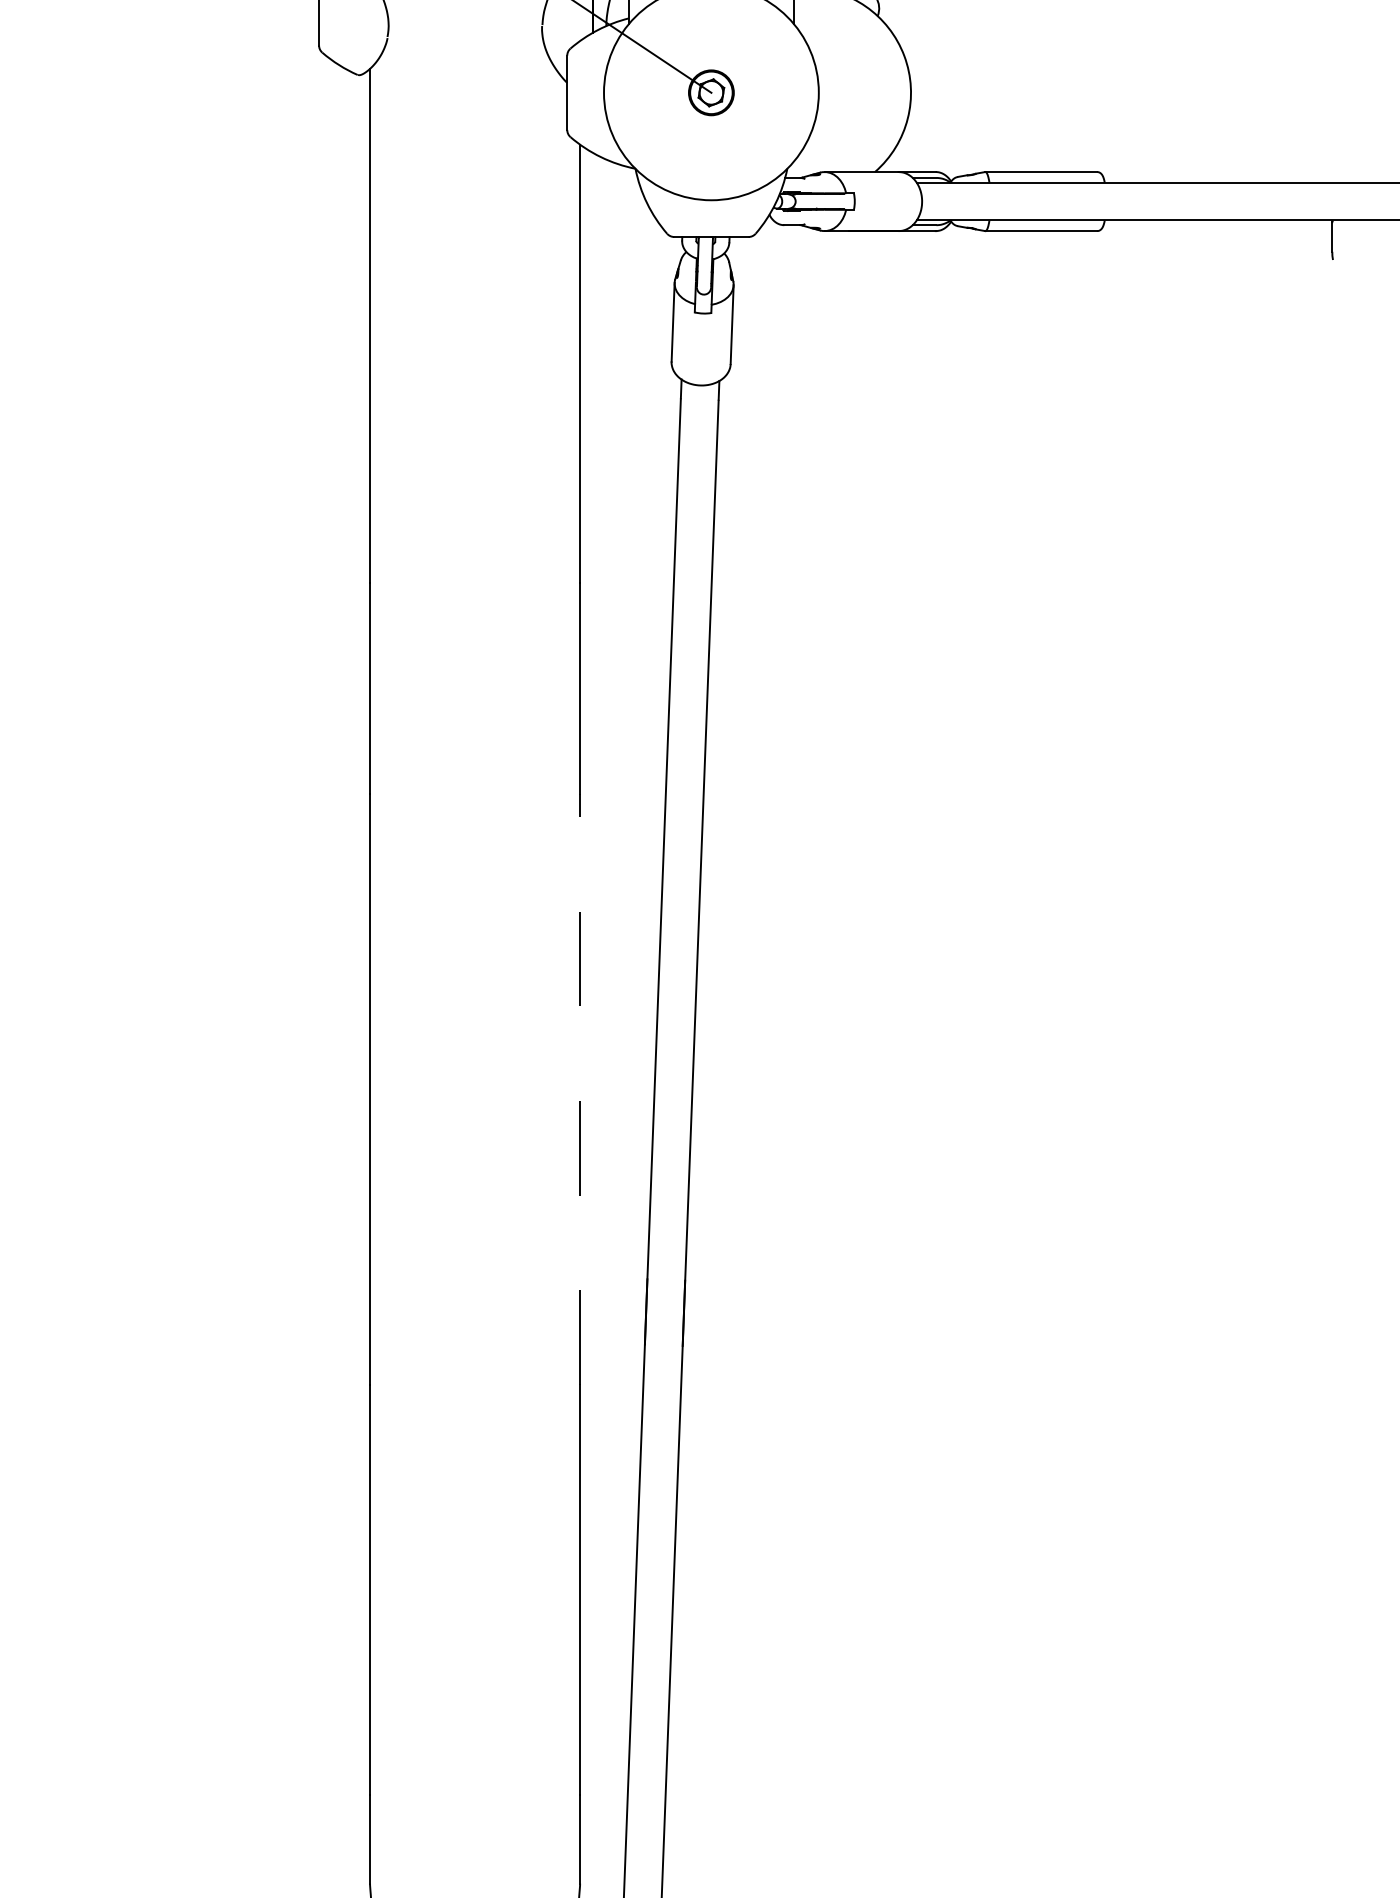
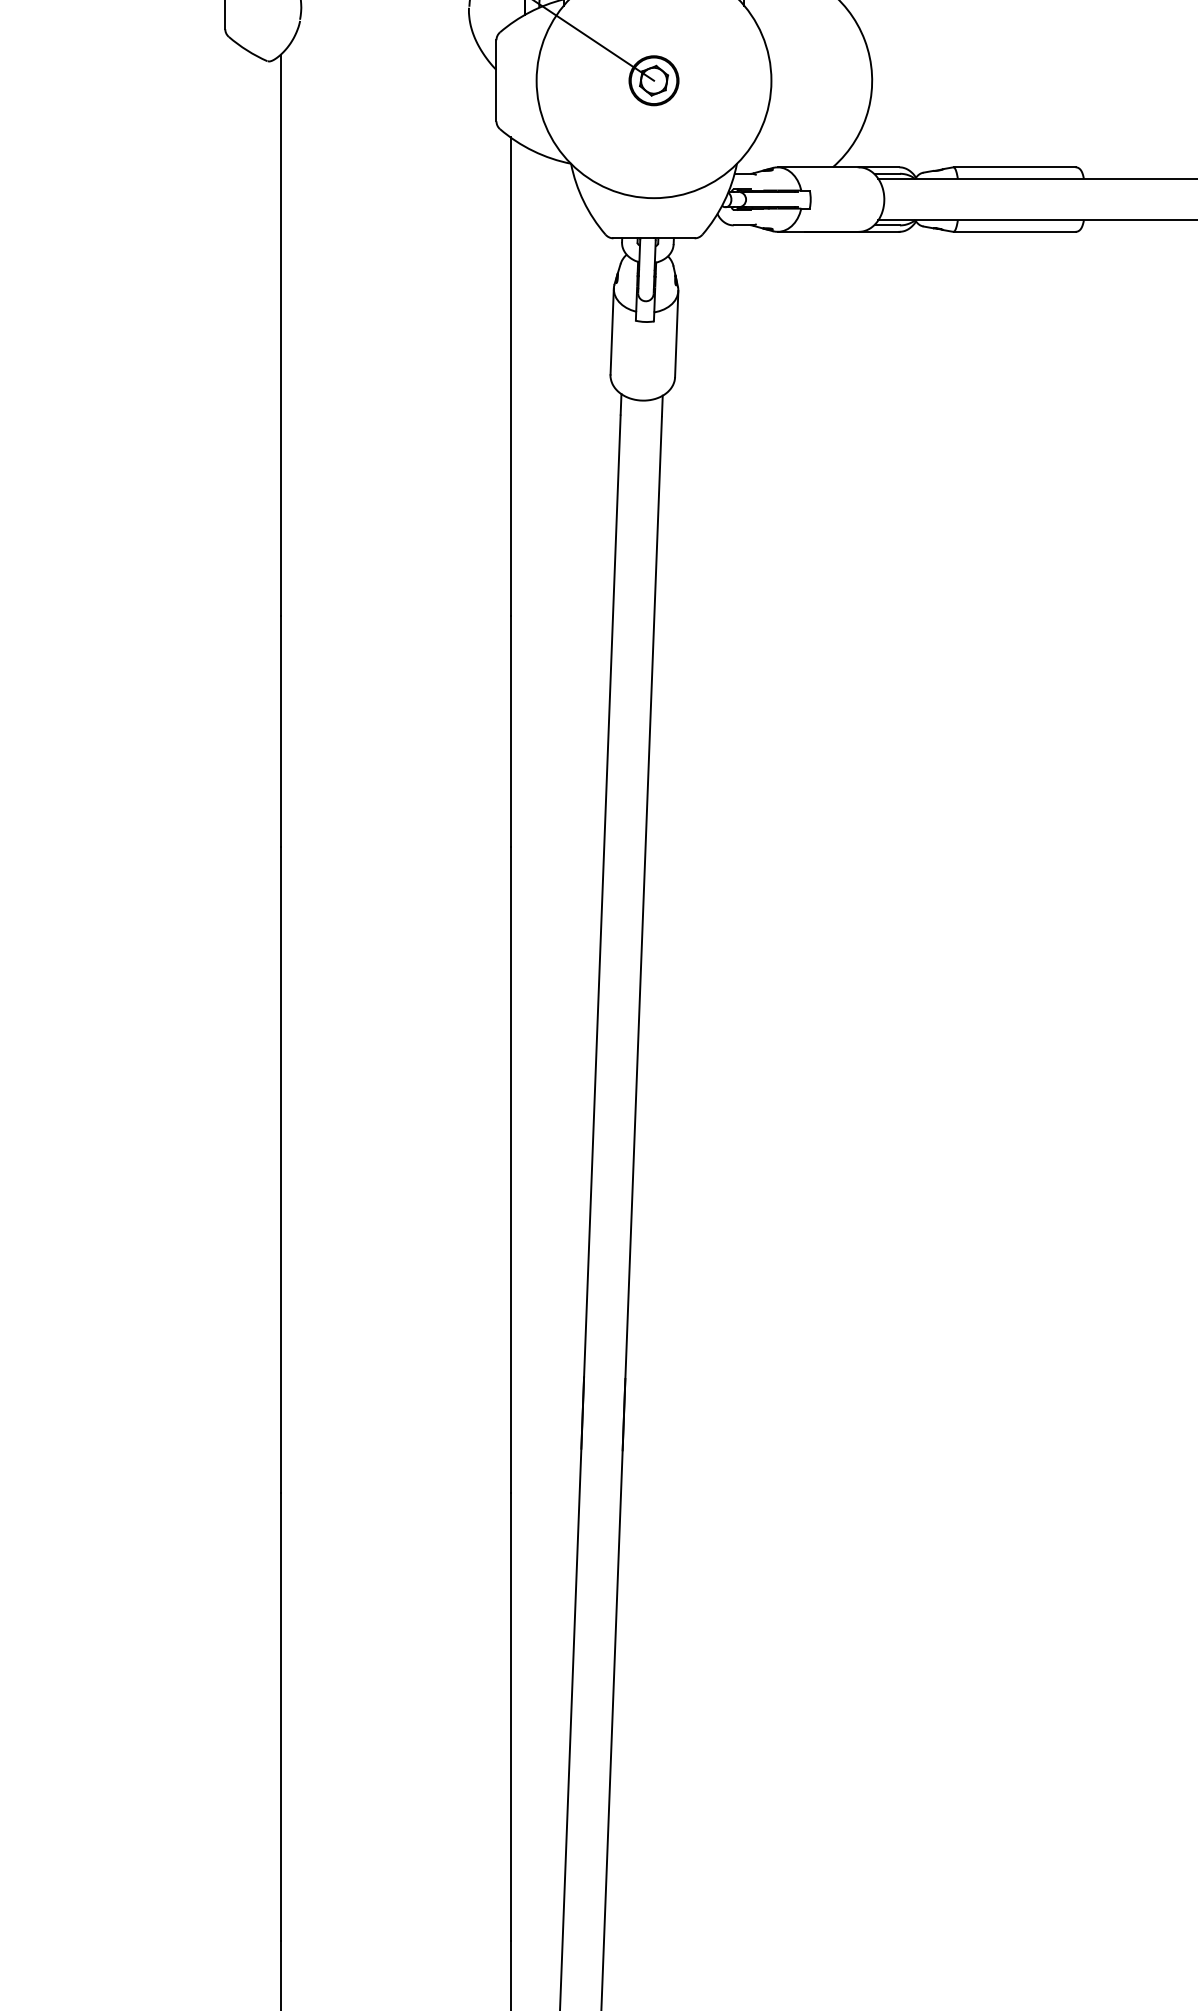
line: (580, 1088) -> (510, 1168), dashed -> solid

